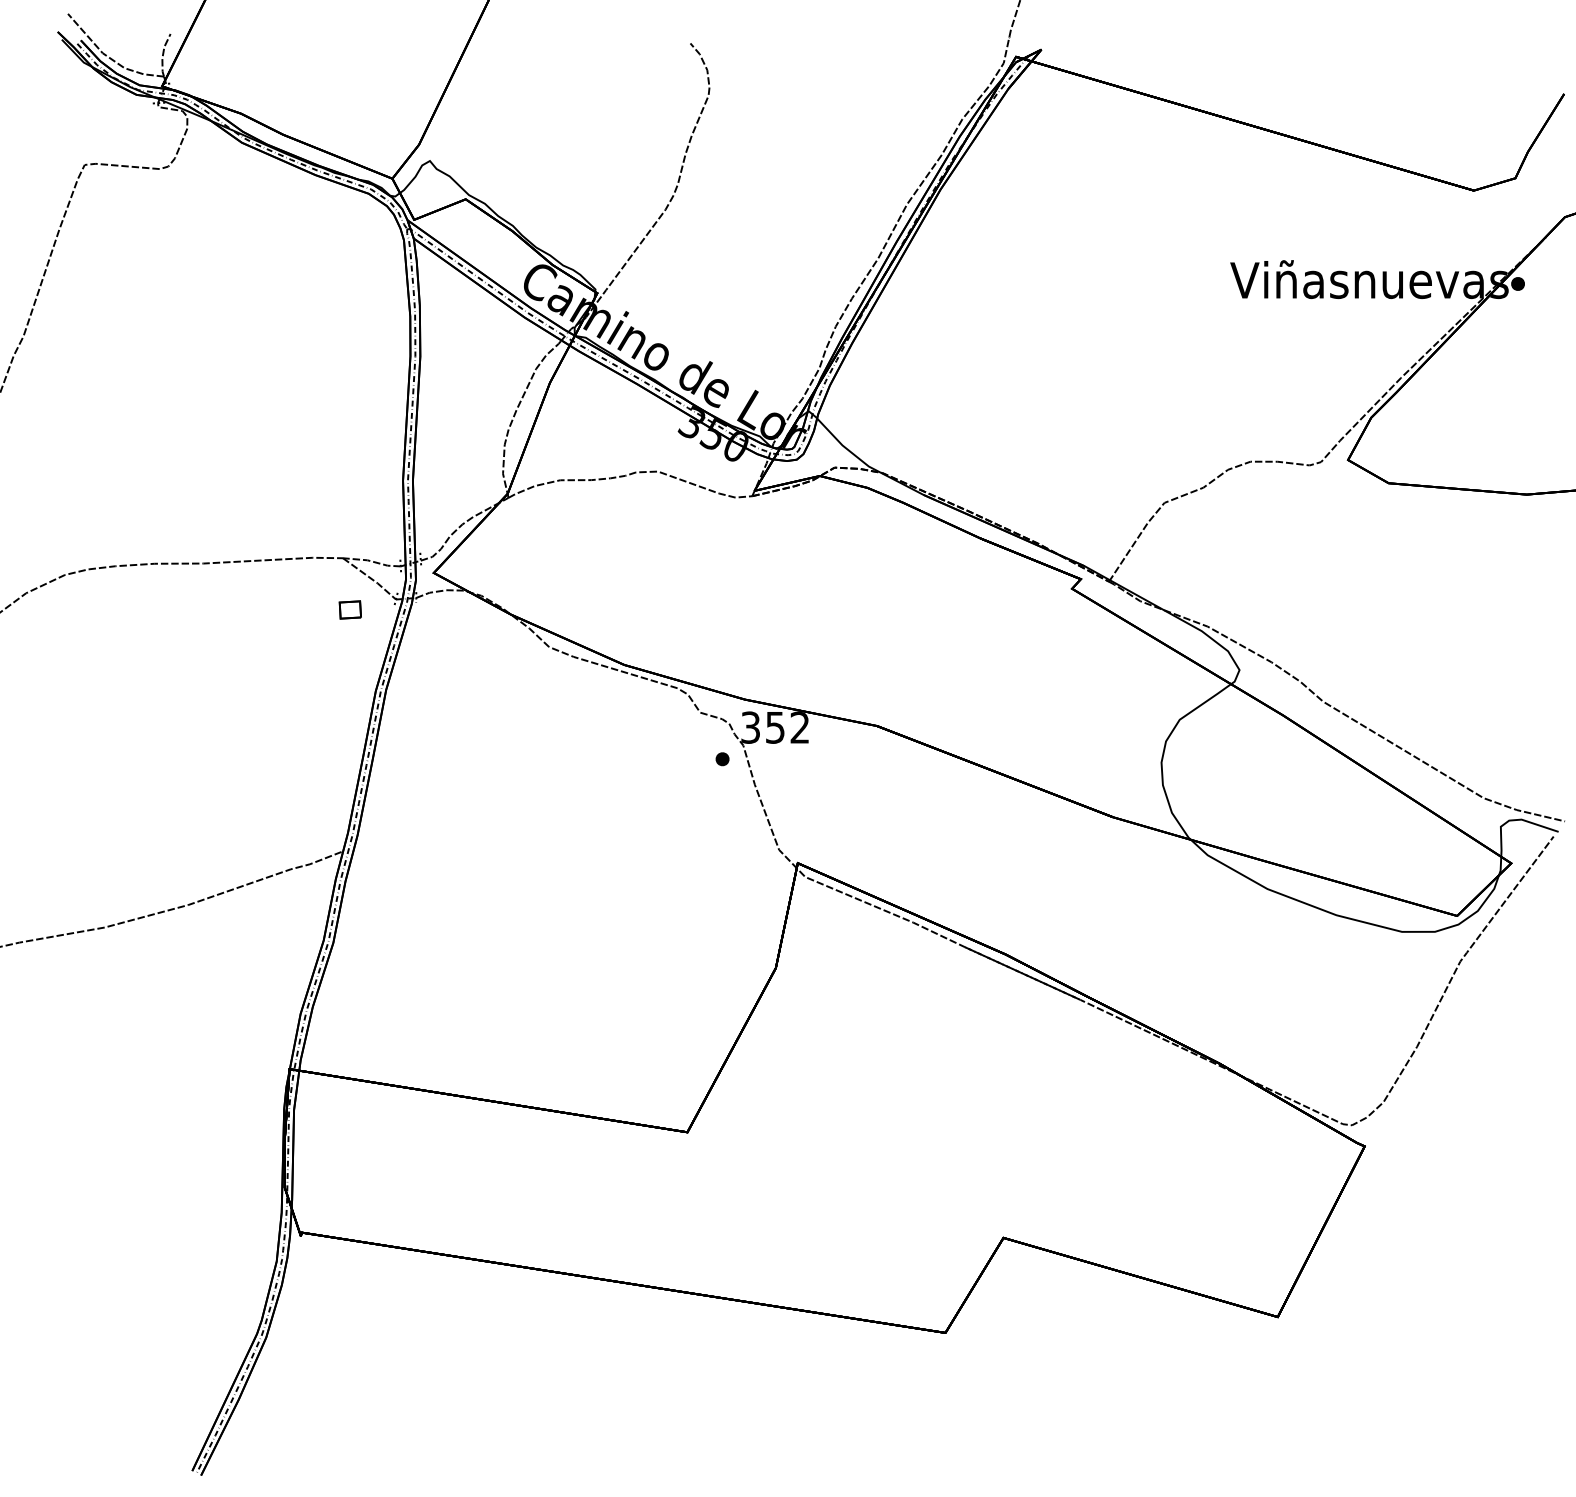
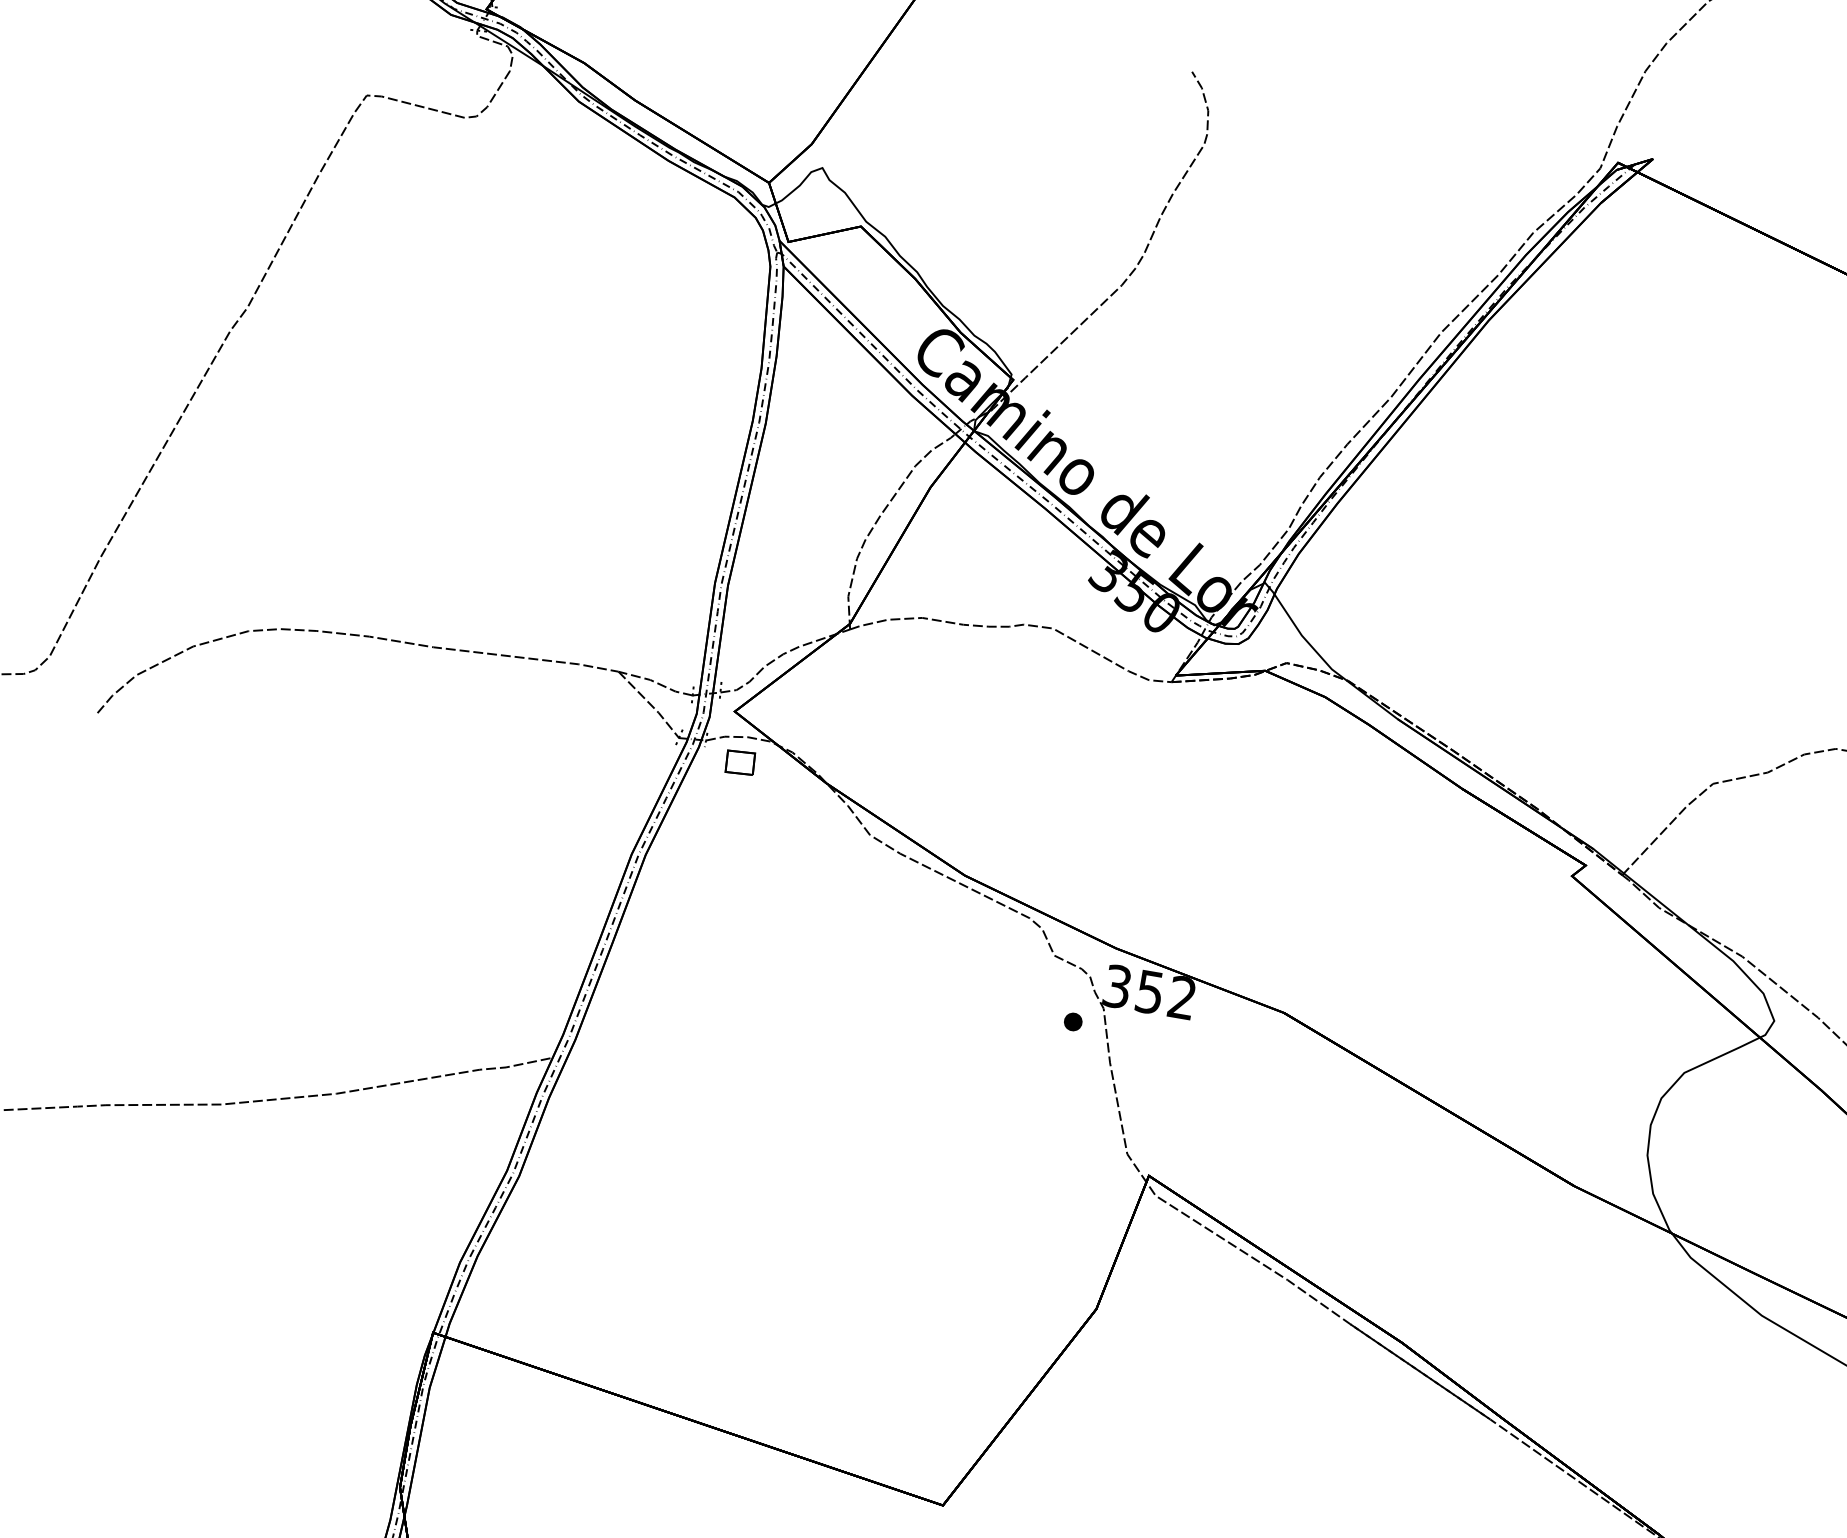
part: (349, 609) -> (739, 761), moved

